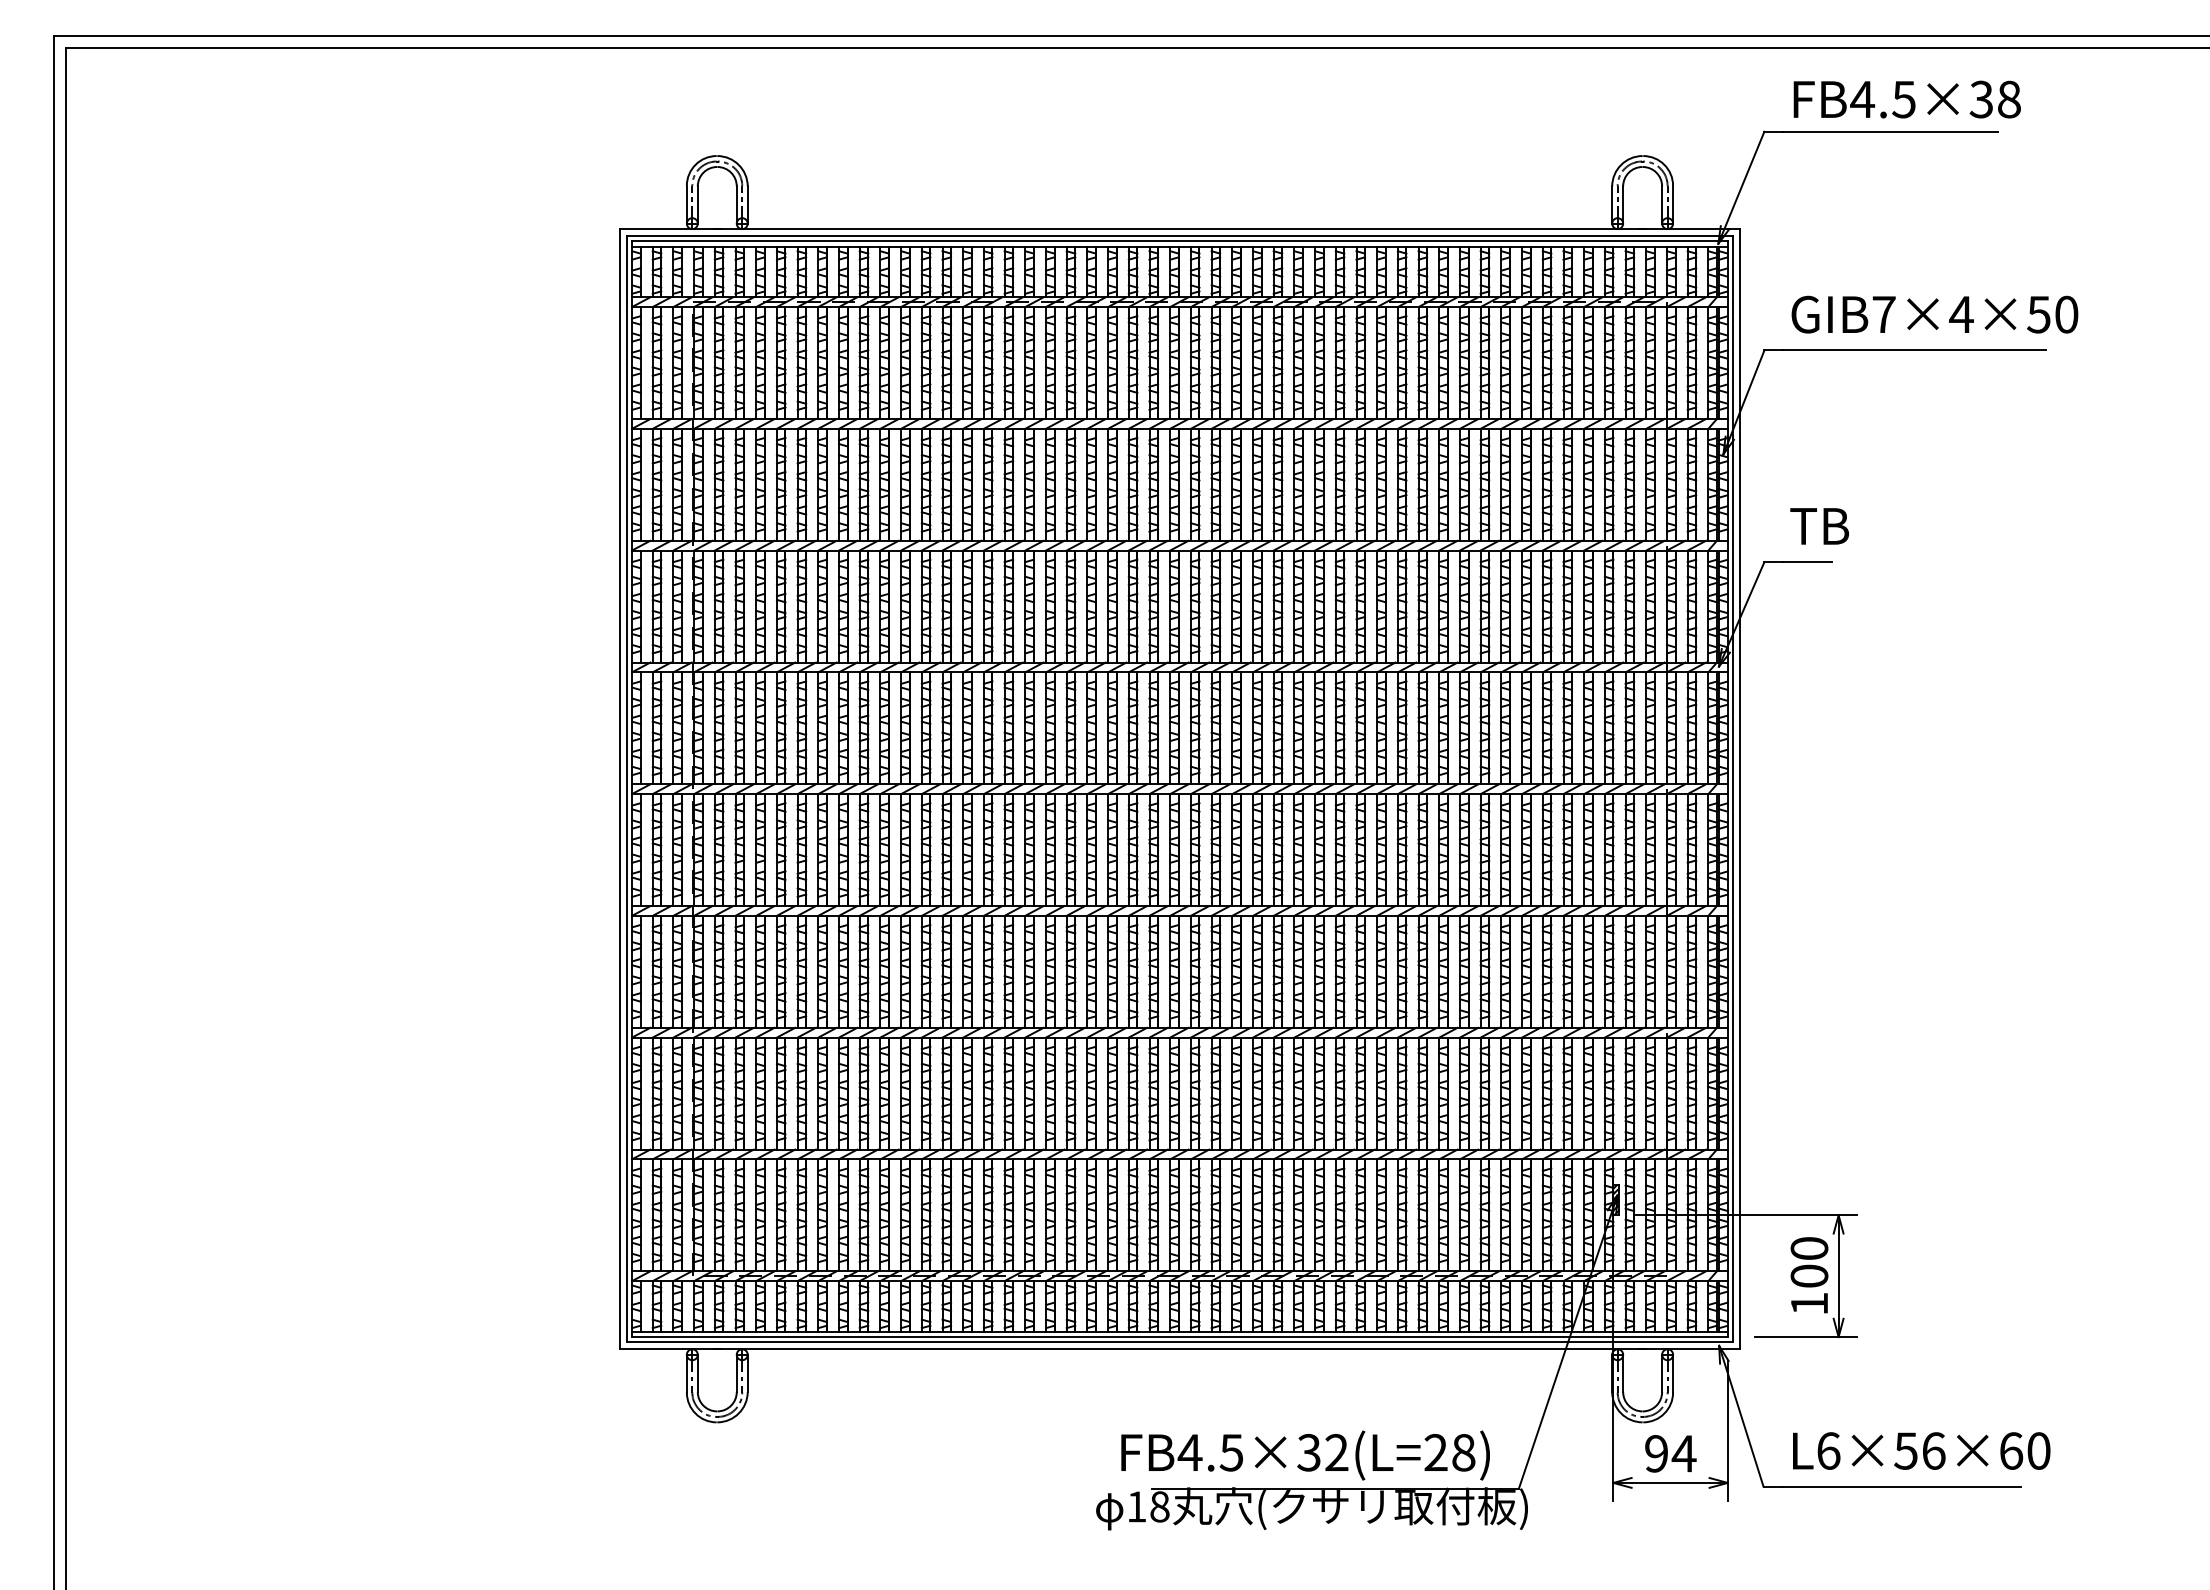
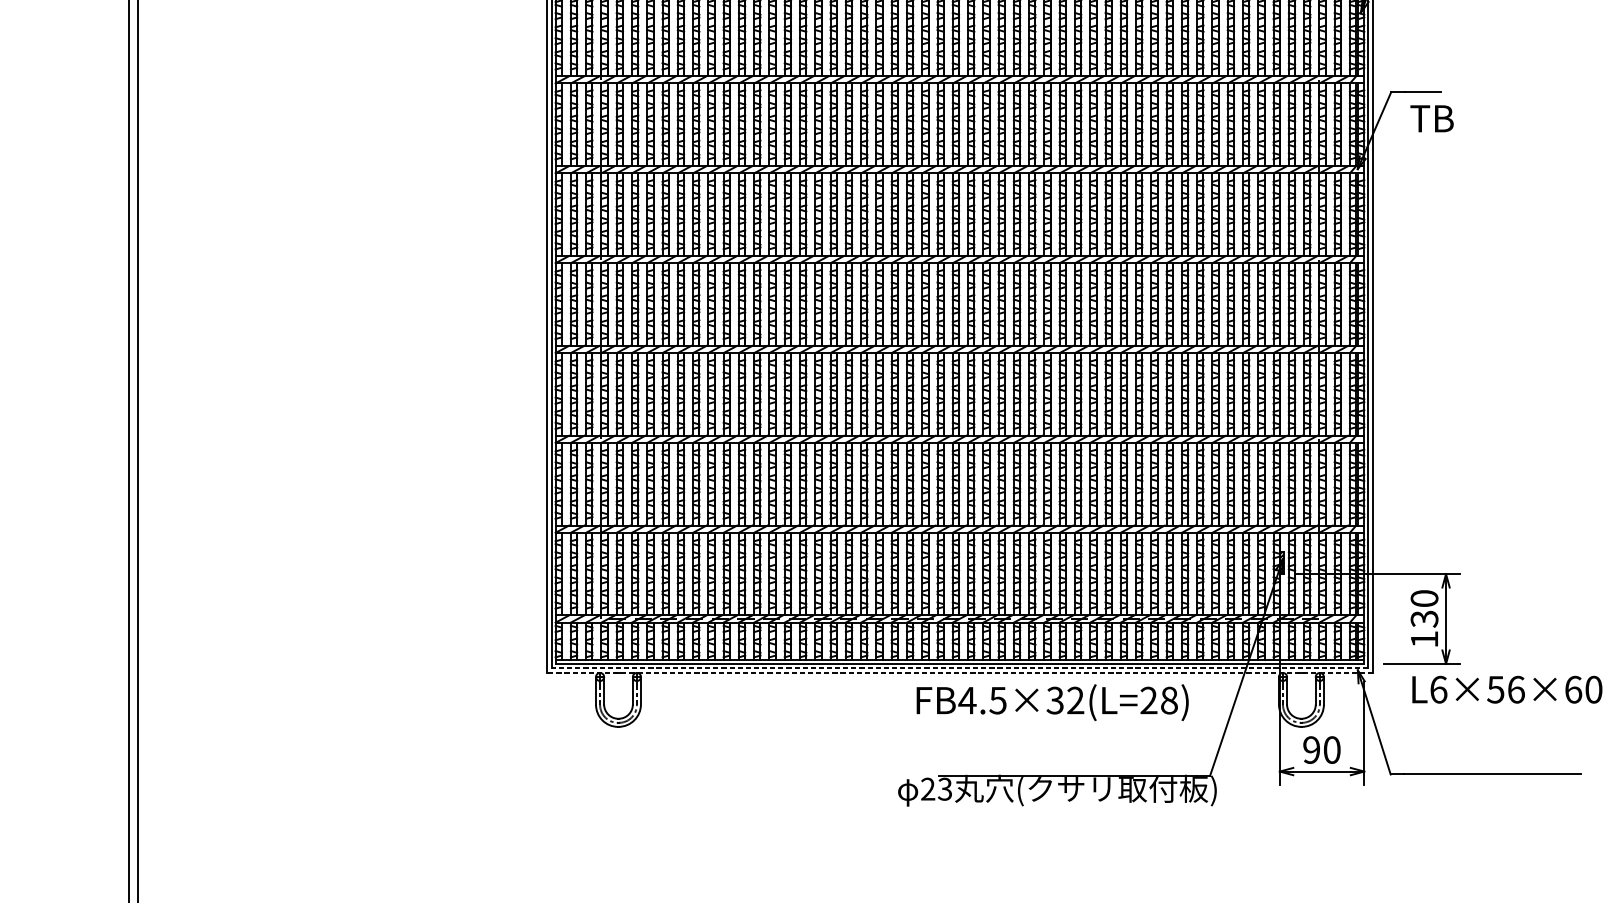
text: (1819, 526) -> (1431, 118), moved
text: (1809, 1276) -> (1424, 619), 100 -> 130
line: (1179, 1341) -> (959, 667), solid -> dashed
line: (1179, 1349) -> (959, 673), solid -> dashed
text: (1921, 1450) -> (1507, 689), moved
text: (1683, 1453) -> (1331, 749), 94 -> 90
text: (1305, 1455) -> (1052, 702), moved
text: (1148, 1506) -> (936, 788), 18 -> 23

